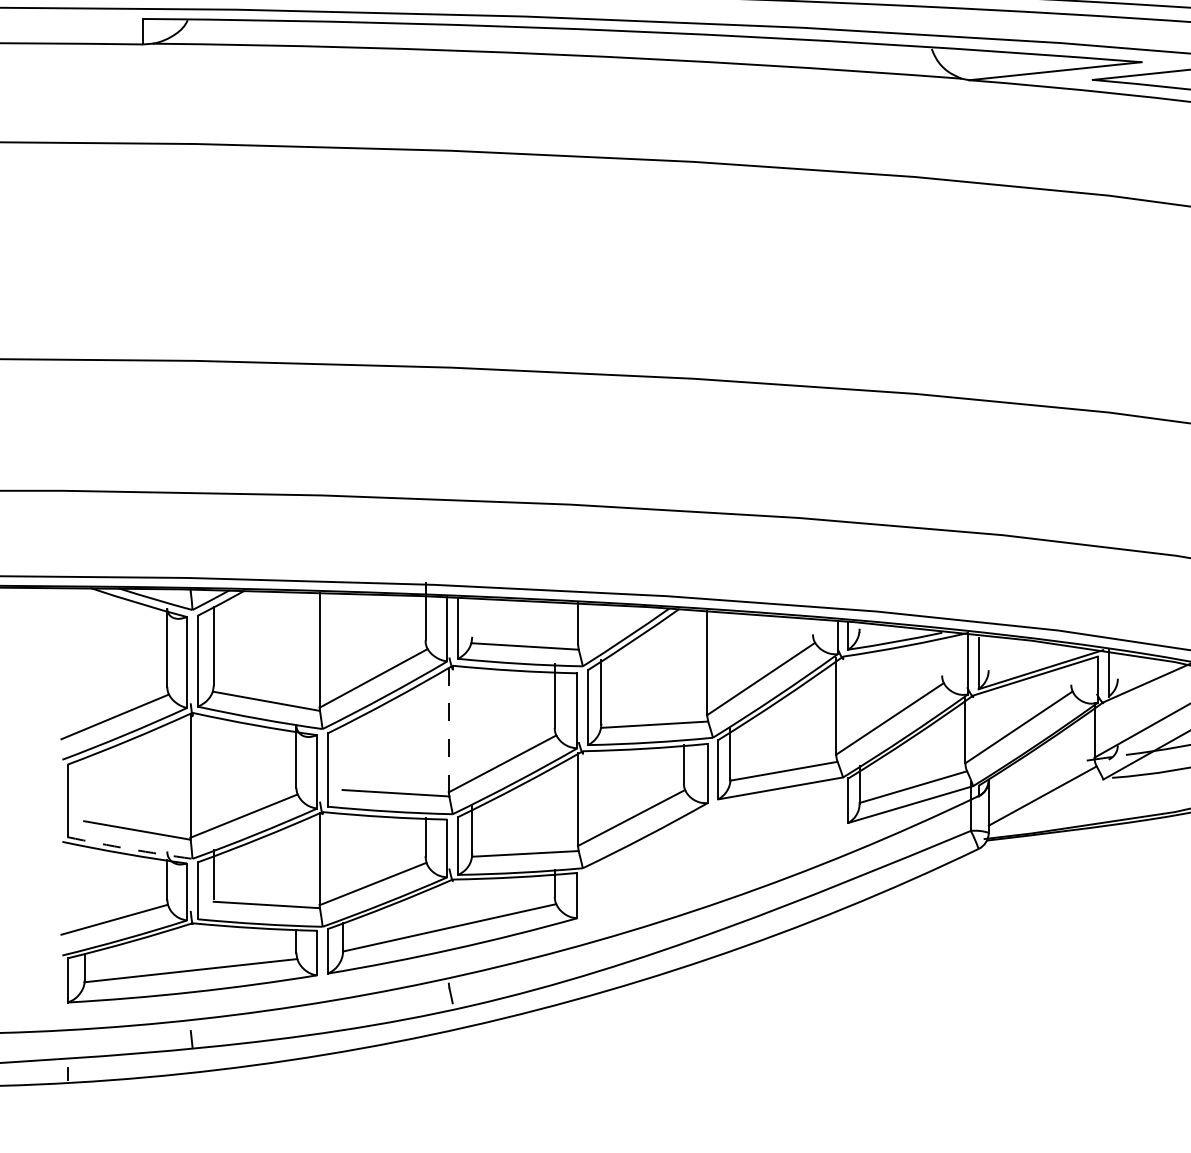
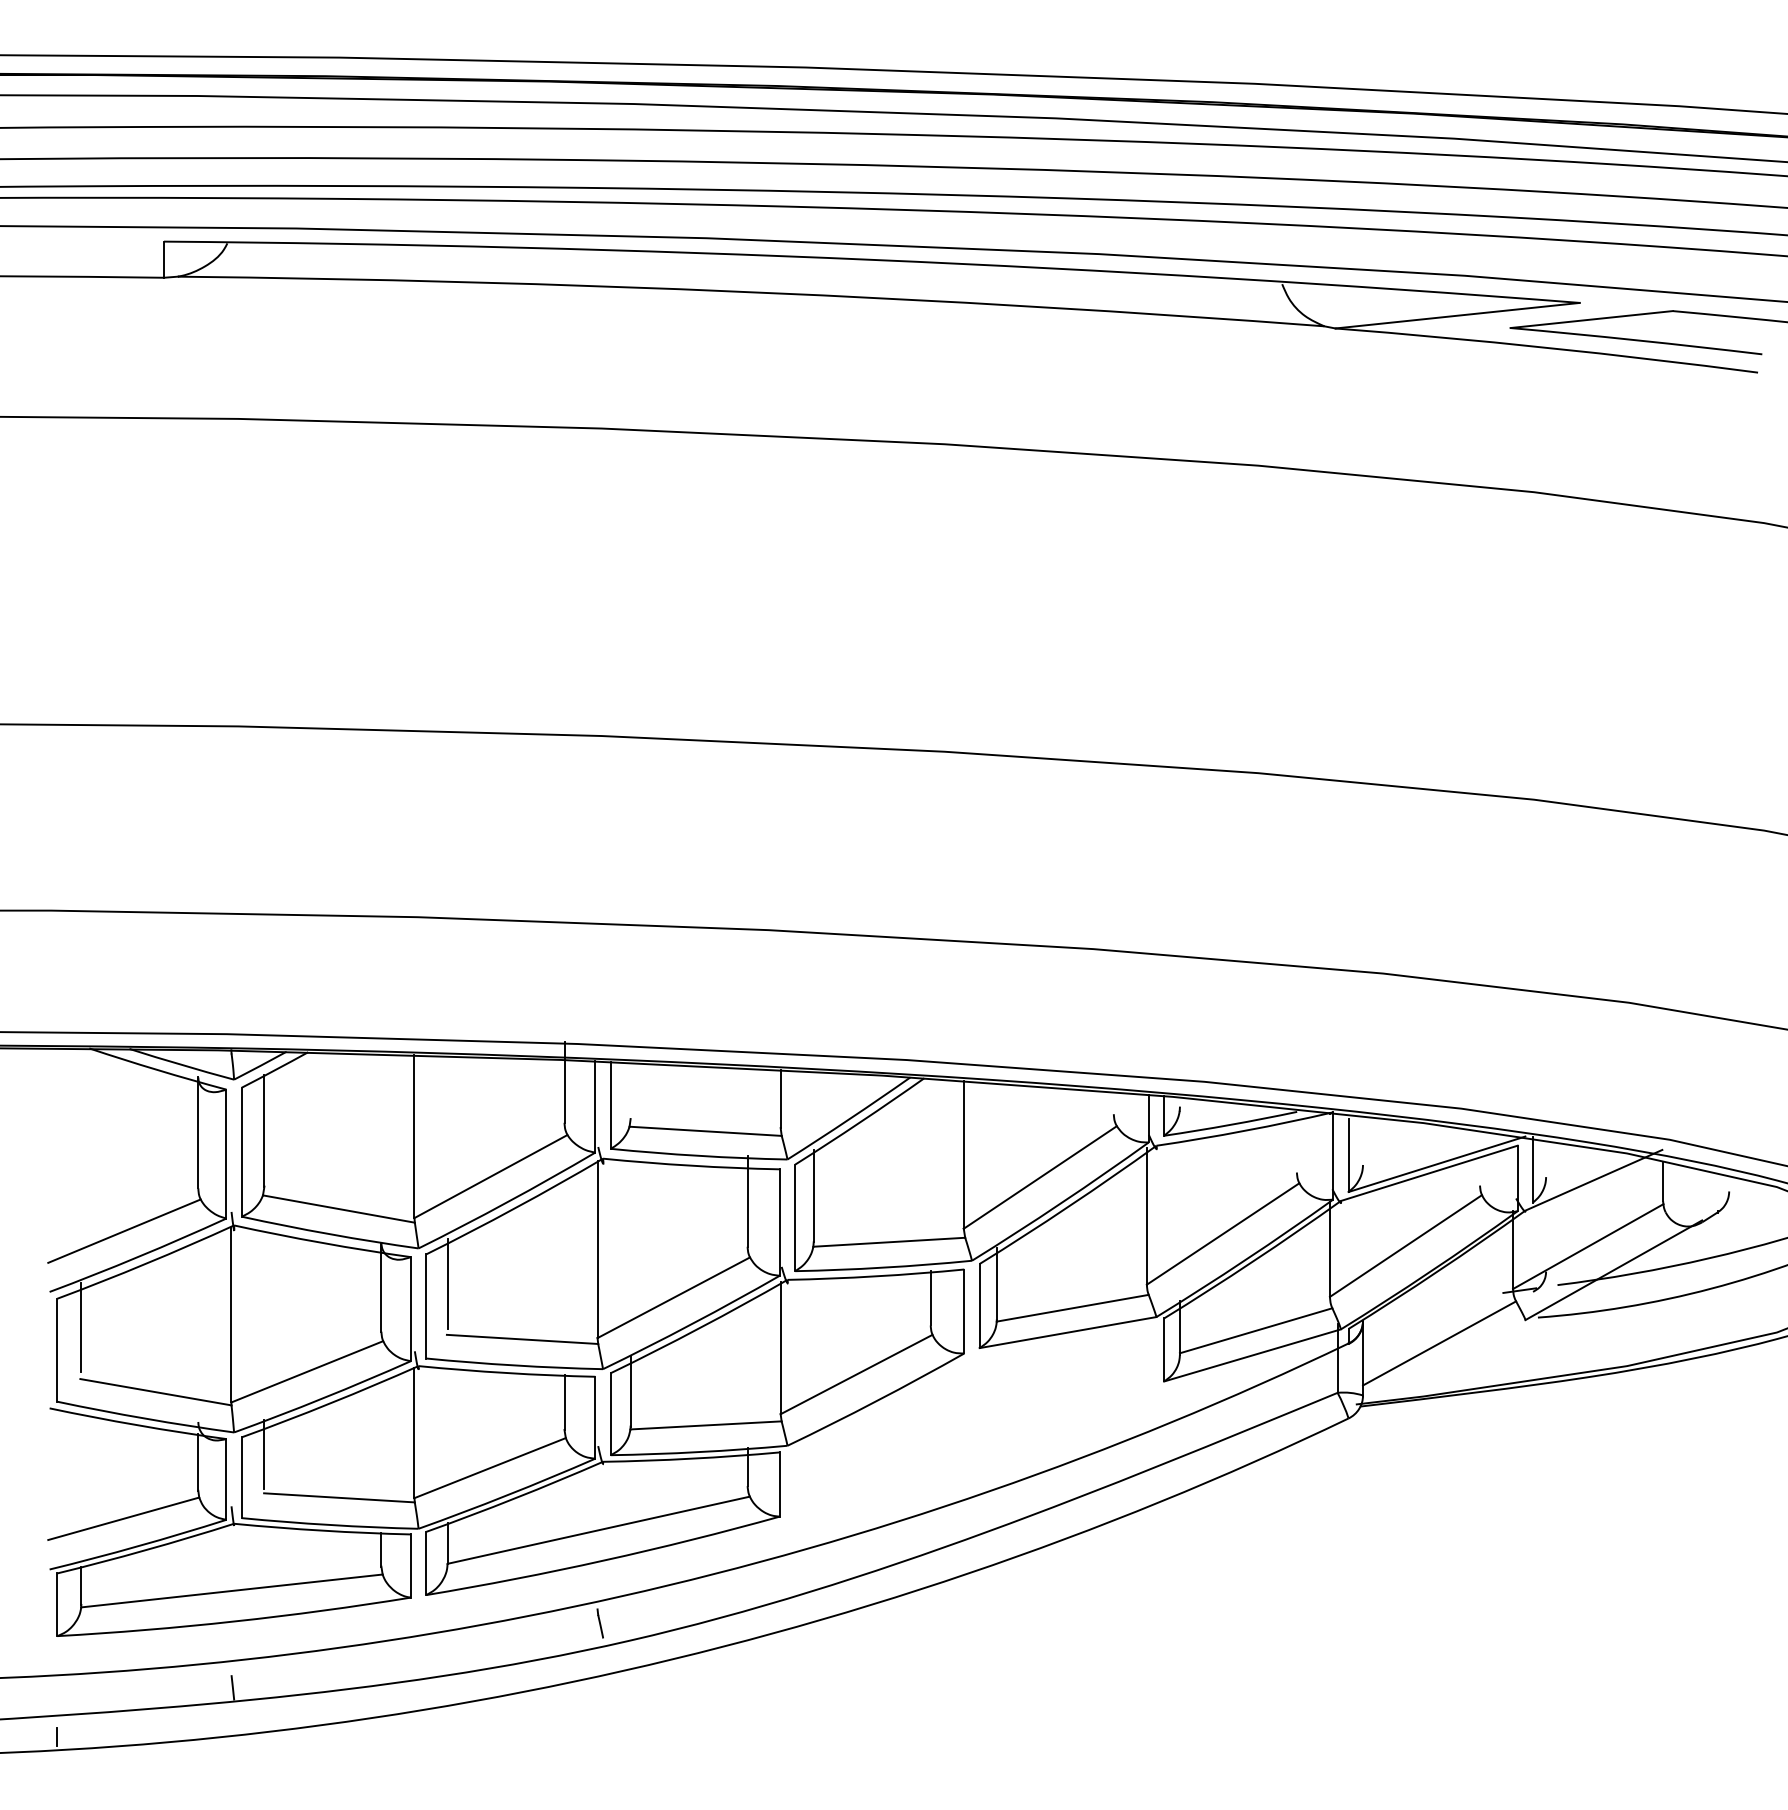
line: (448, 730) -> (597, 1250), dashed -> solid
line: (343, 754) -> (447, 1284), added
line: (84, 784) -> (81, 1327), added
arc: (130, 849) -> (145, 1418), dashed -> solid

